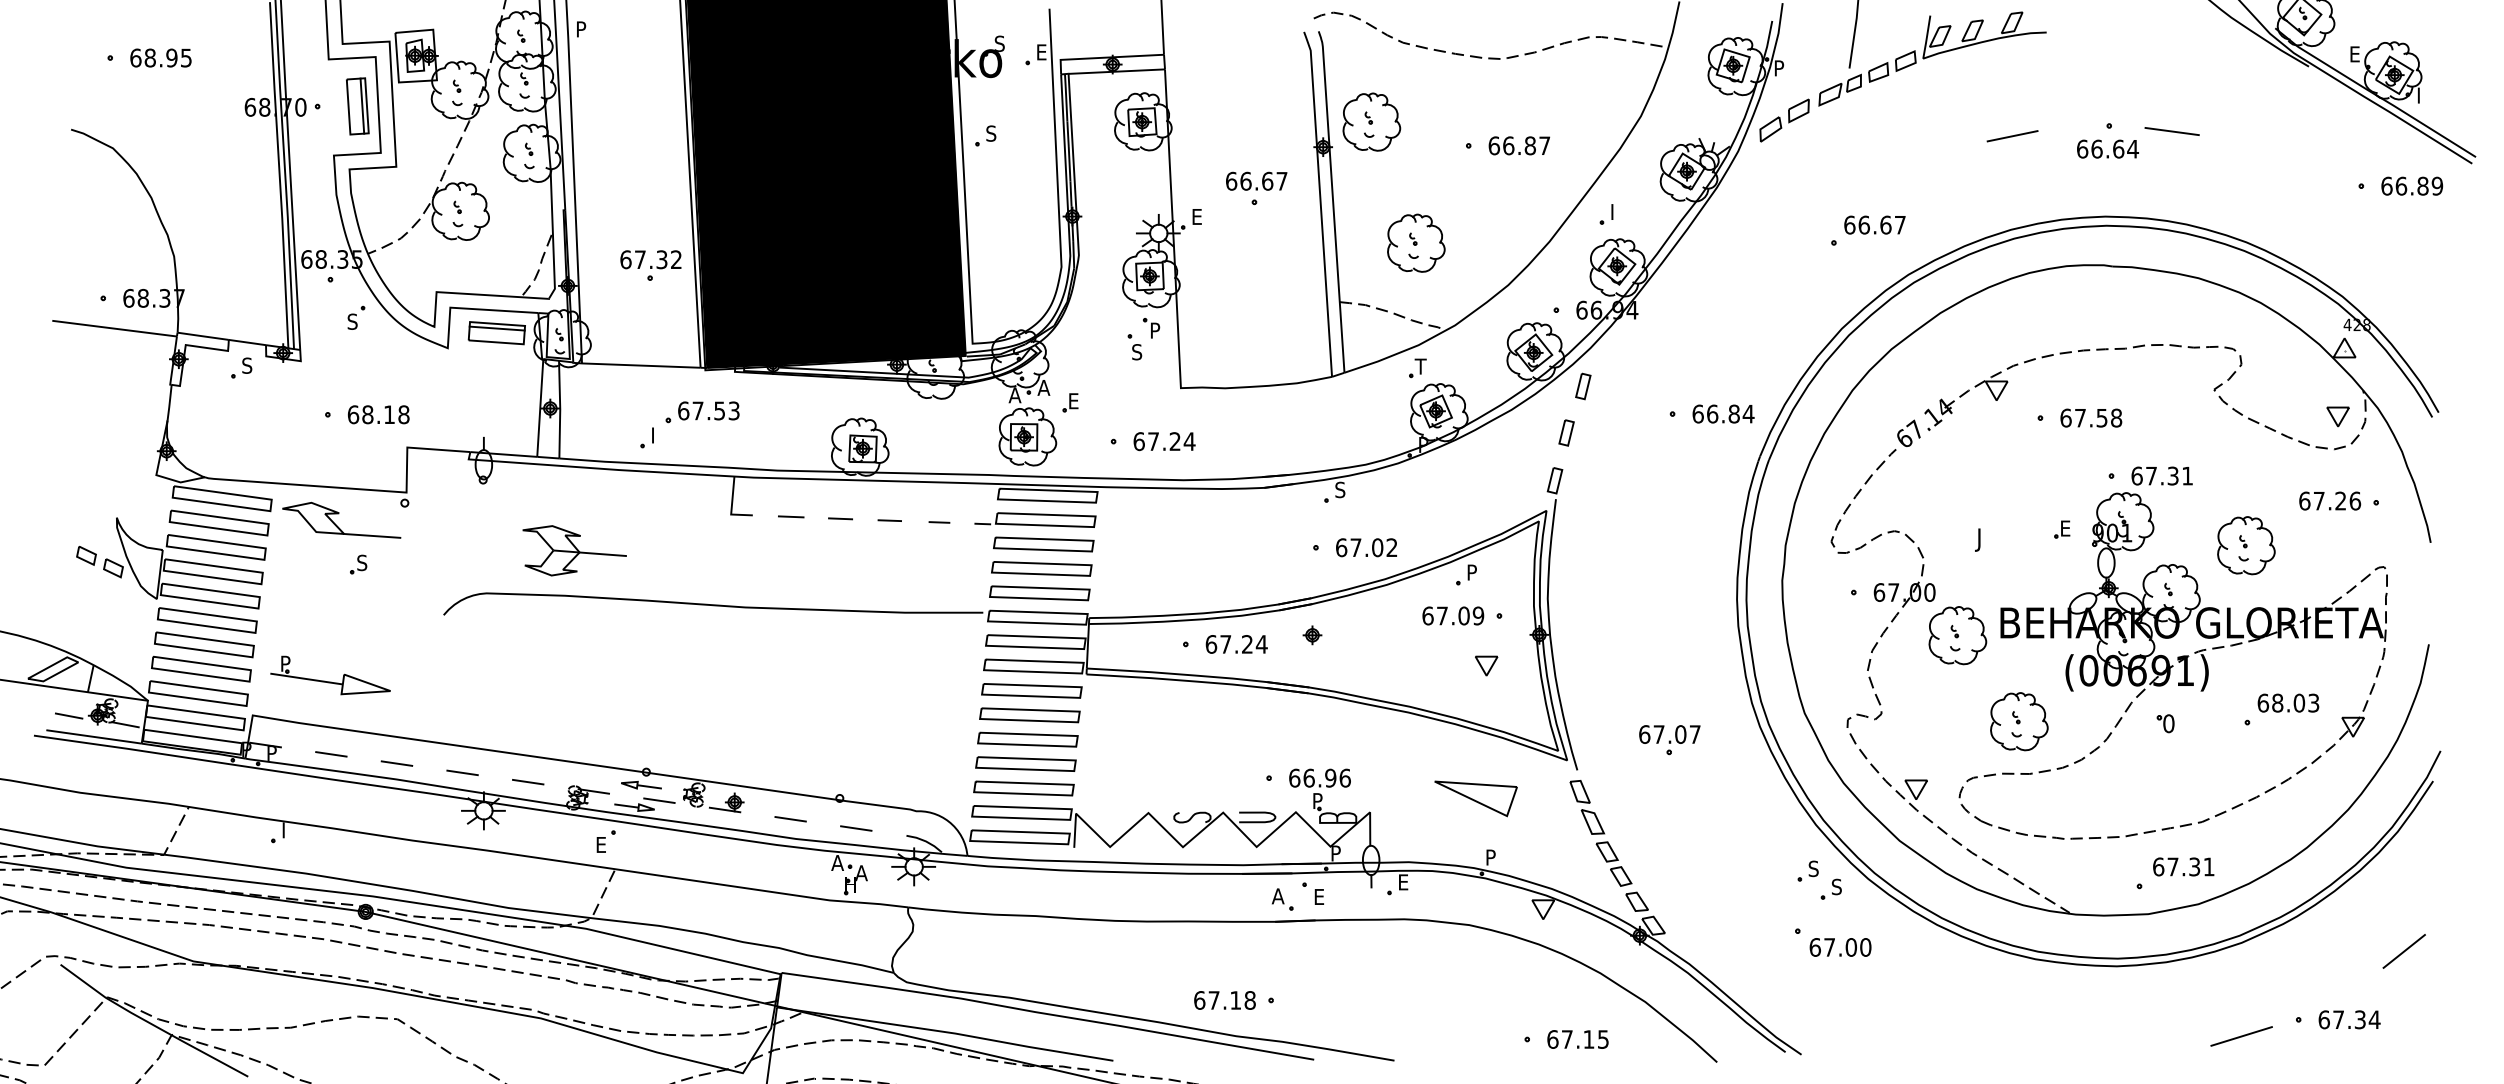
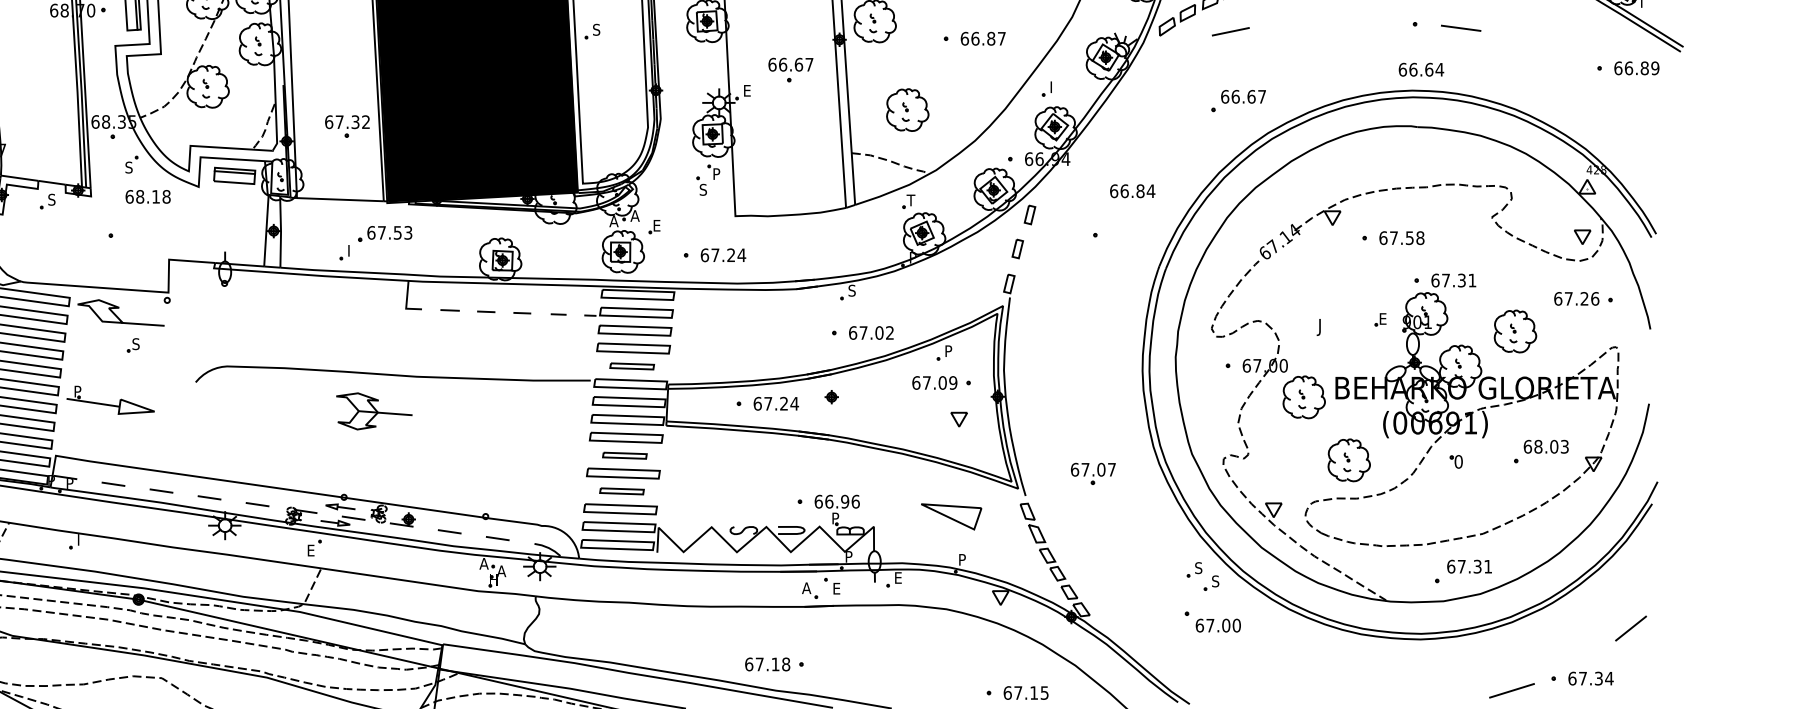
line: (2012, 136) -> (1230, 31), moved
text: (2107, 148) -> (1421, 69), moved
text: (1723, 413) -> (1132, 190), moved
text: (378, 414) -> (147, 196), moved
part: (574, 550) -> (374, 411), moved
part: (1039, 593) -> (631, 366), size x0.6
part: (330, 675) -> (110, 400), moved
part: (1029, 715) -> (624, 455), size x0.6
part: (1025, 763) -> (621, 490), size x0.6

